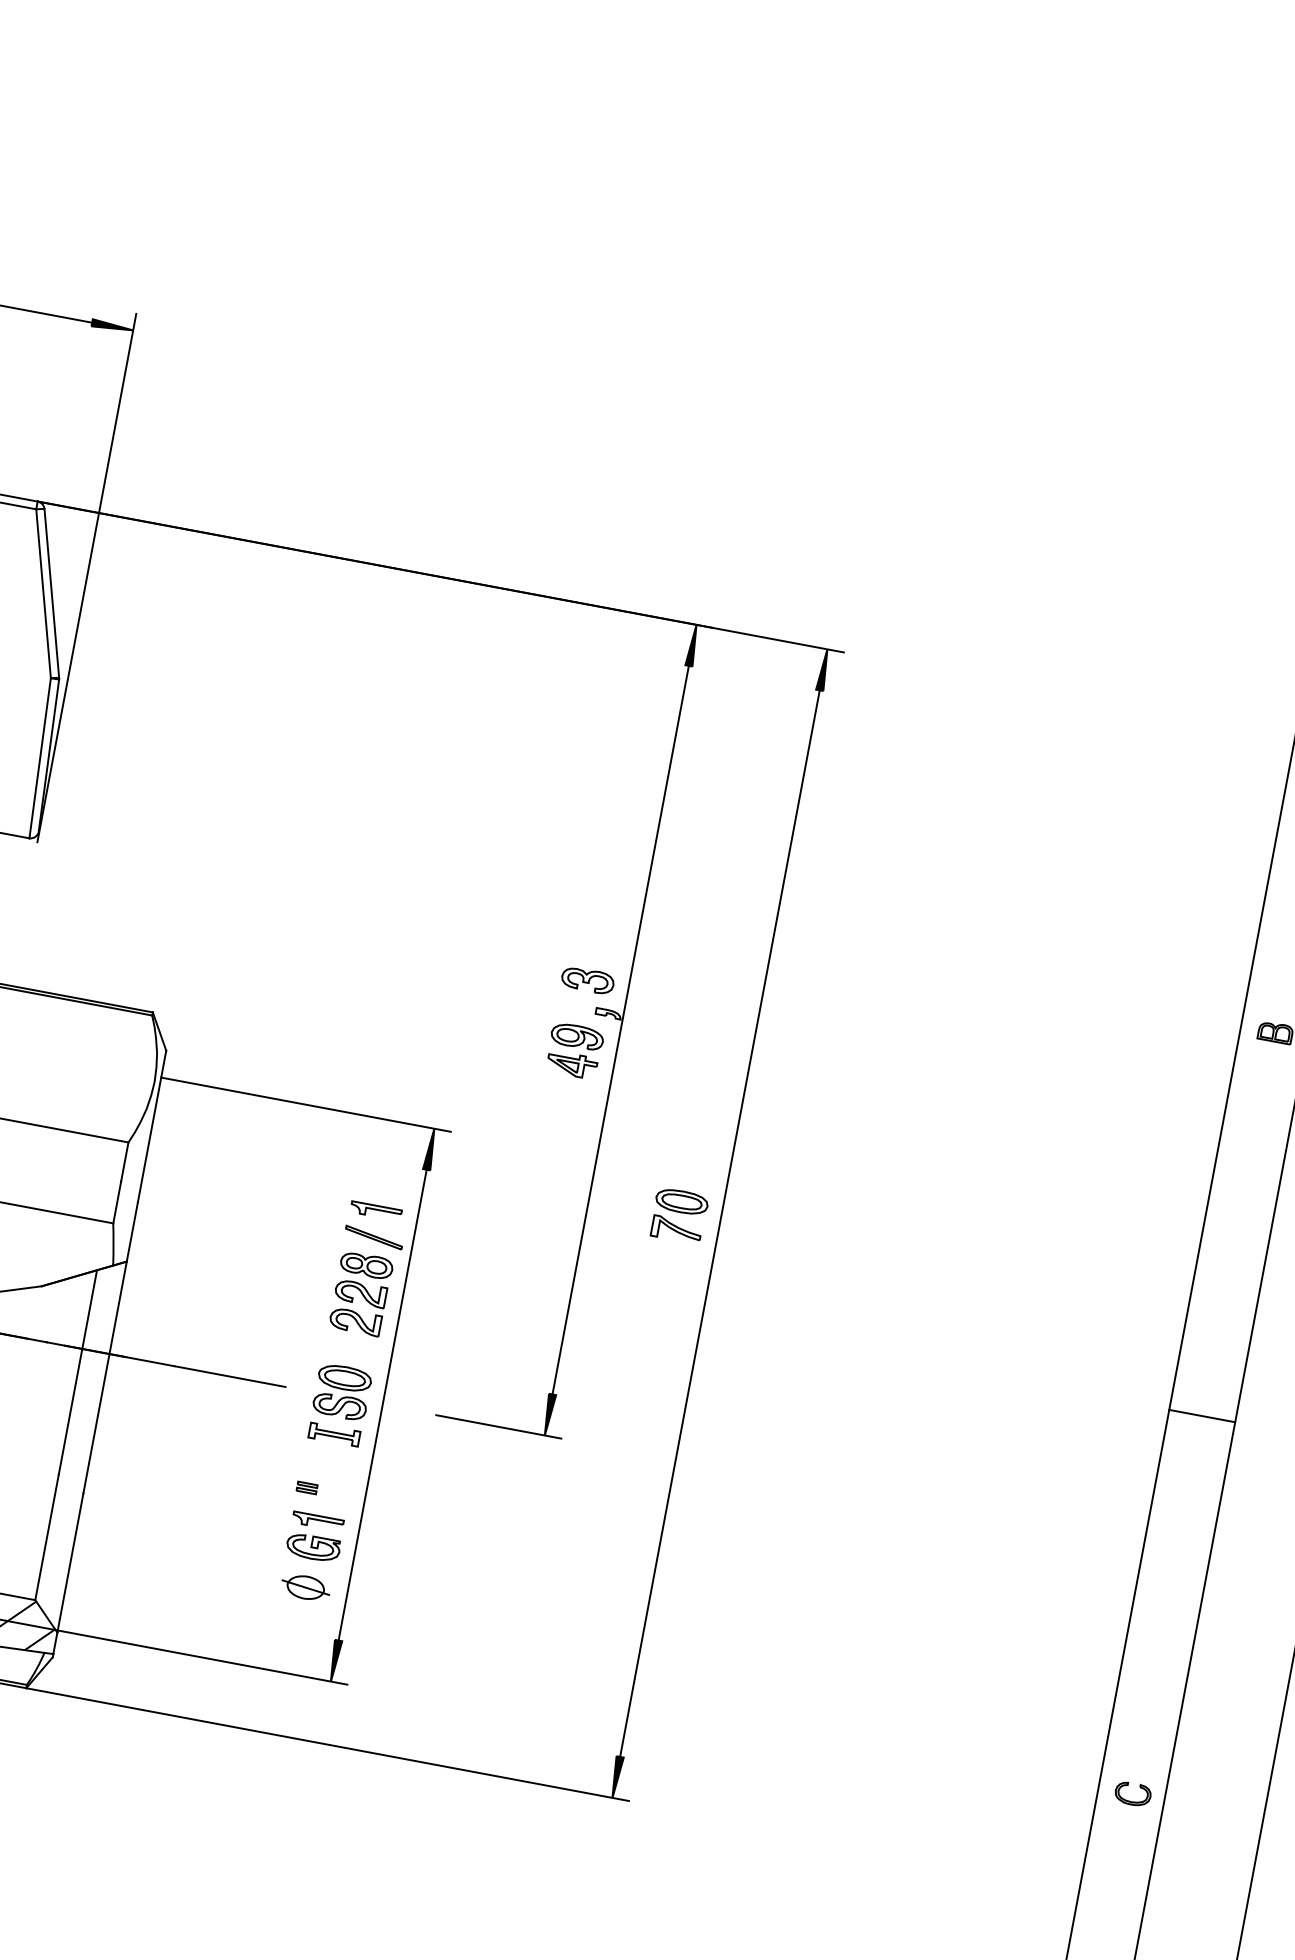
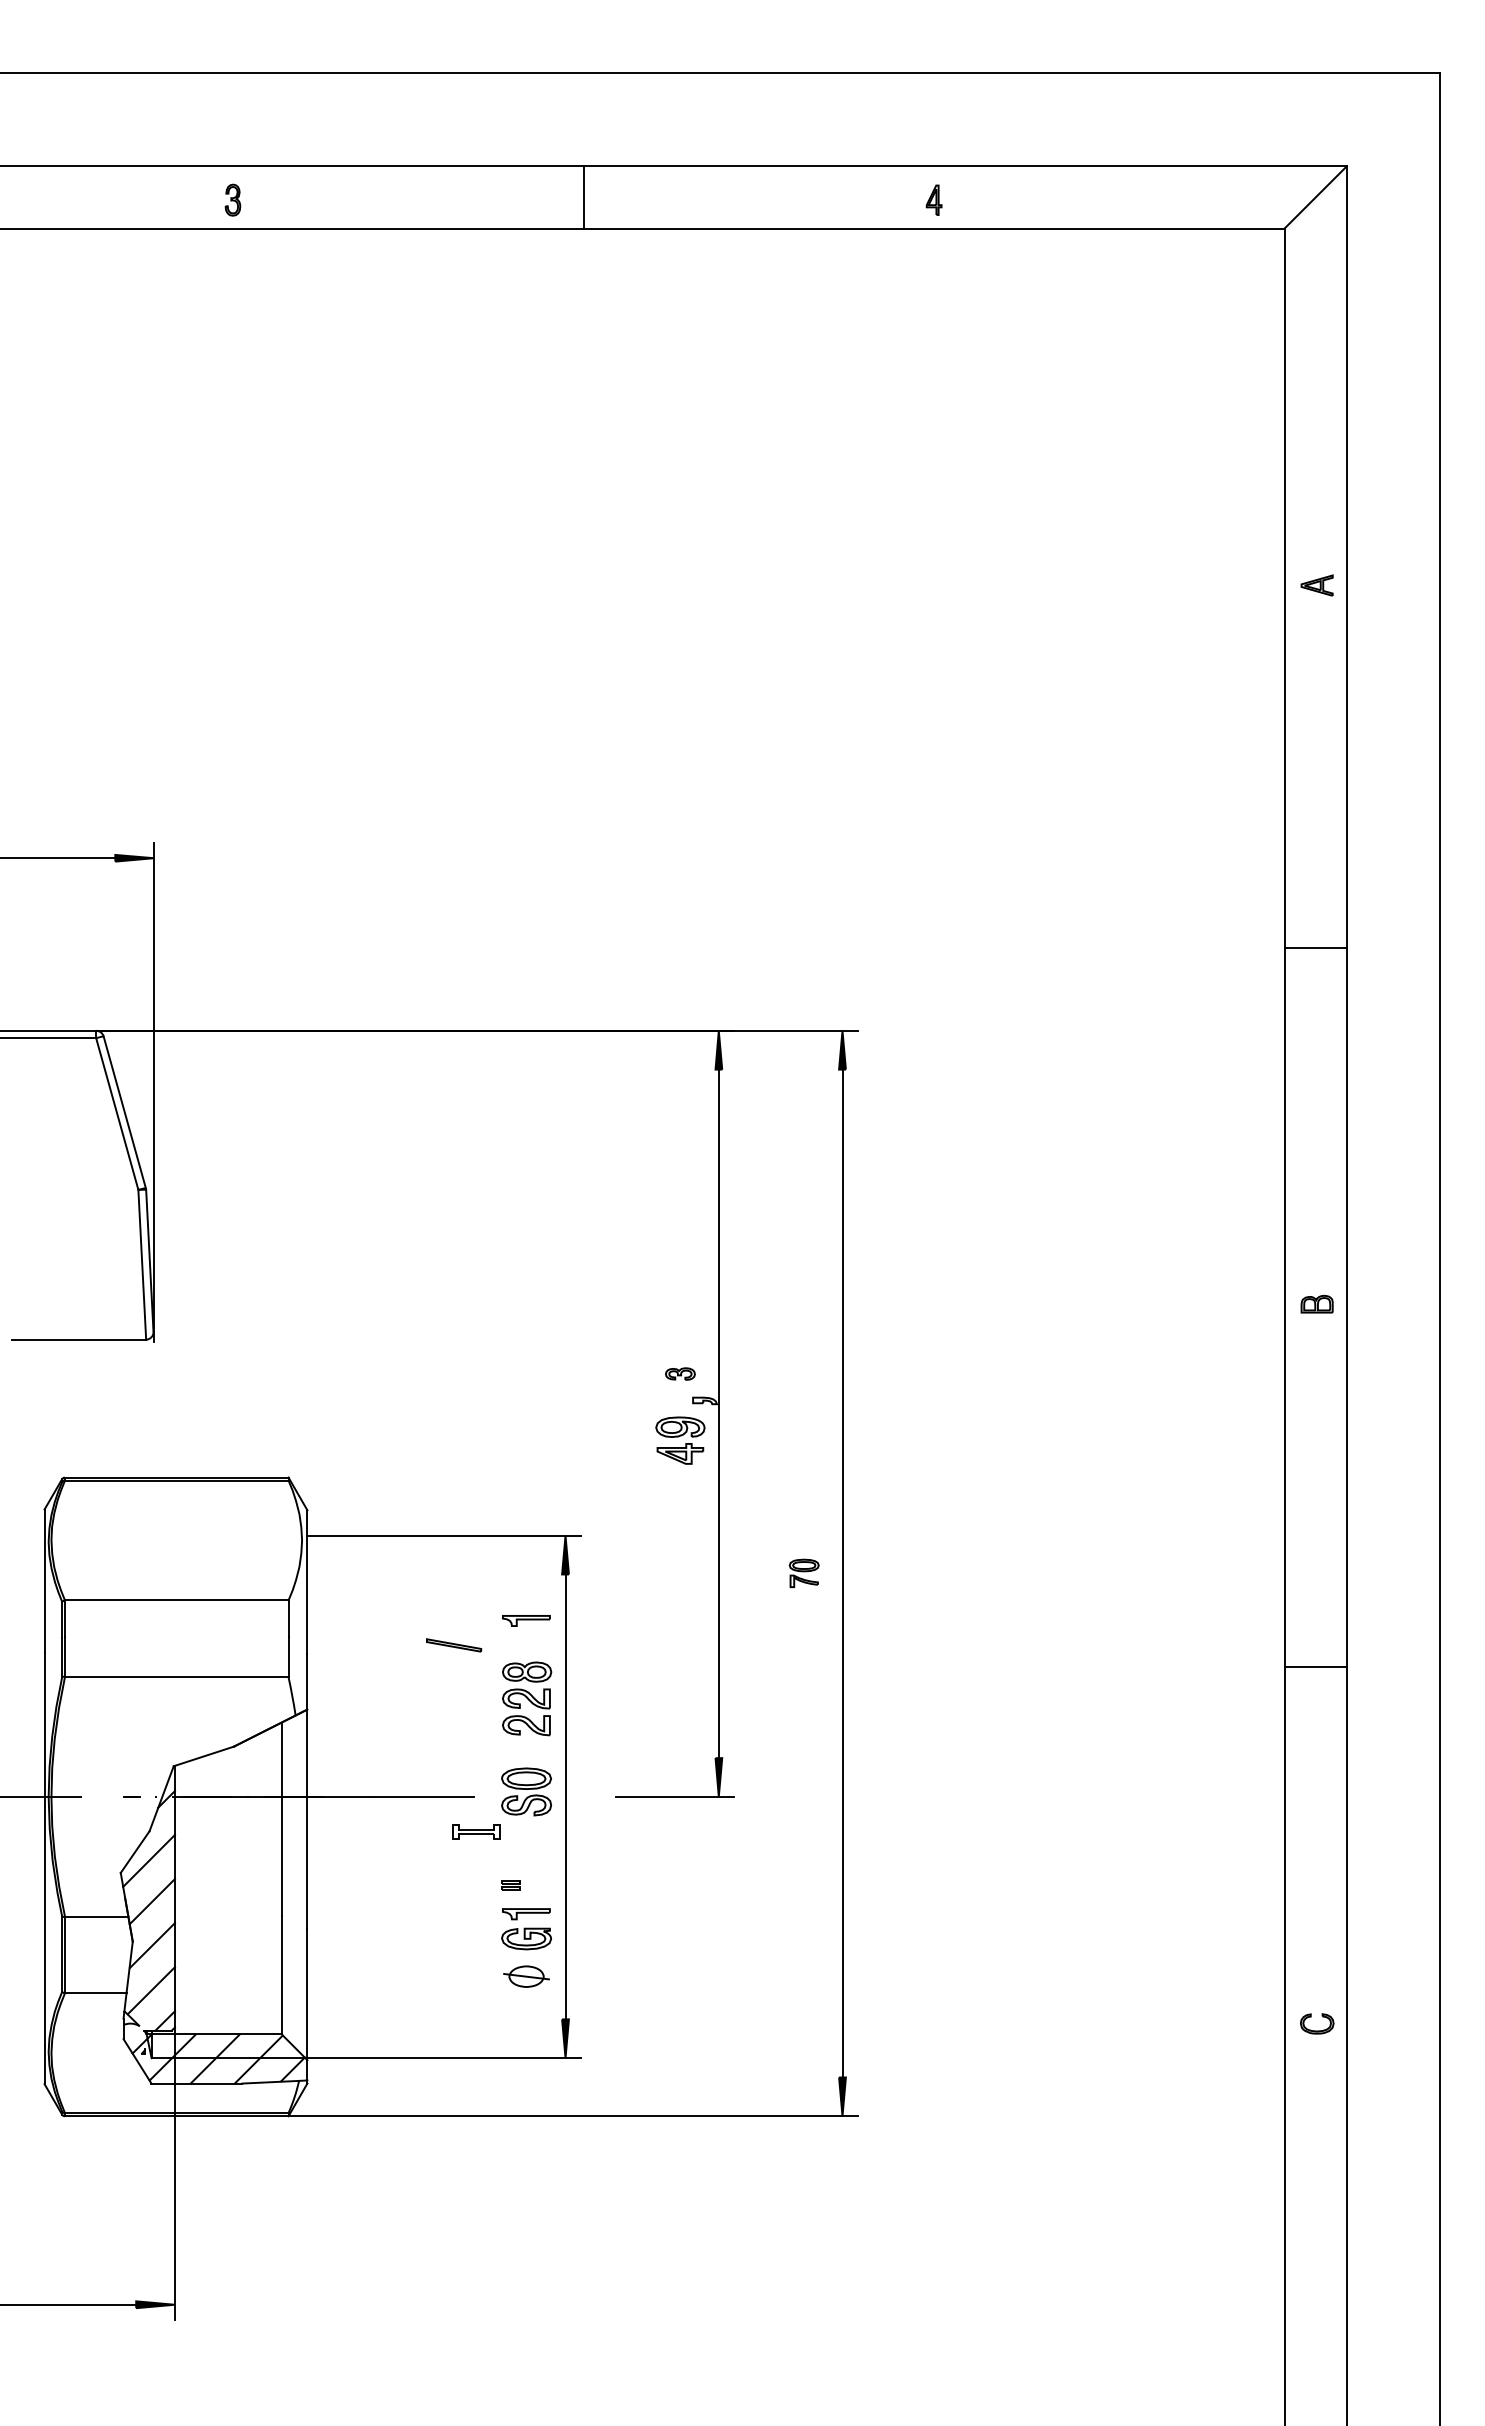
part: (588, 979) -> (680, 1373), size x0.6
part: (679, 1216) -> (804, 1573), size x0.6
part: (374, 1237) -> (454, 1645), moved
part: (334, 1434) -> (476, 1831), moved

